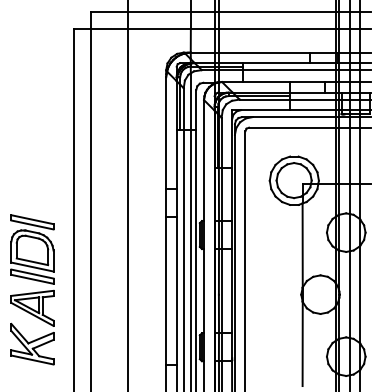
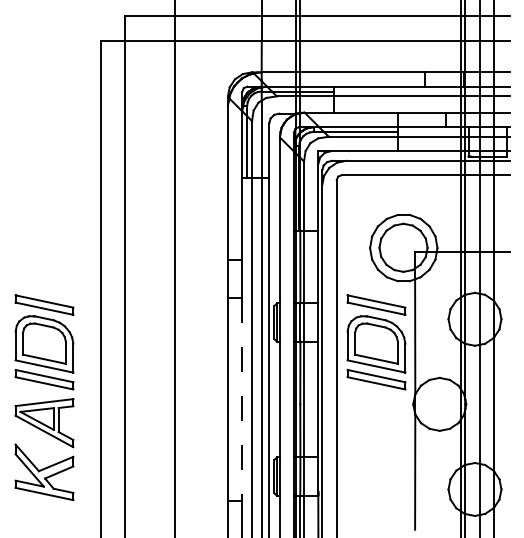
part: (274, 249) -> (376, 342), added
line: (176, 291) -> (242, 400), solid -> dashed

